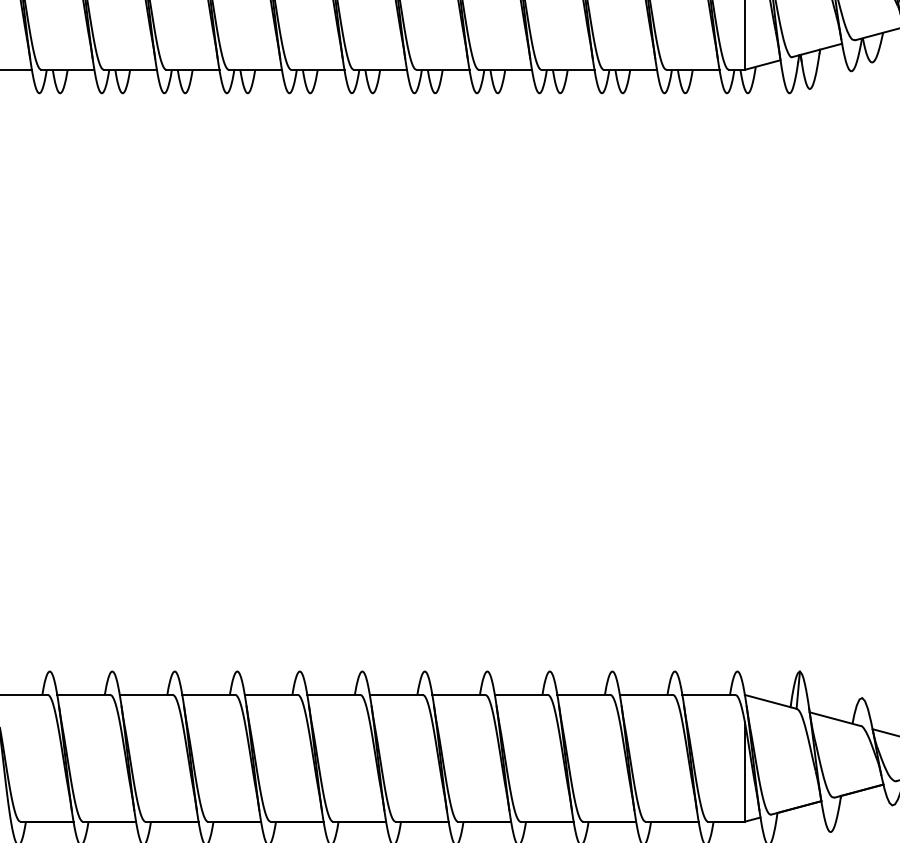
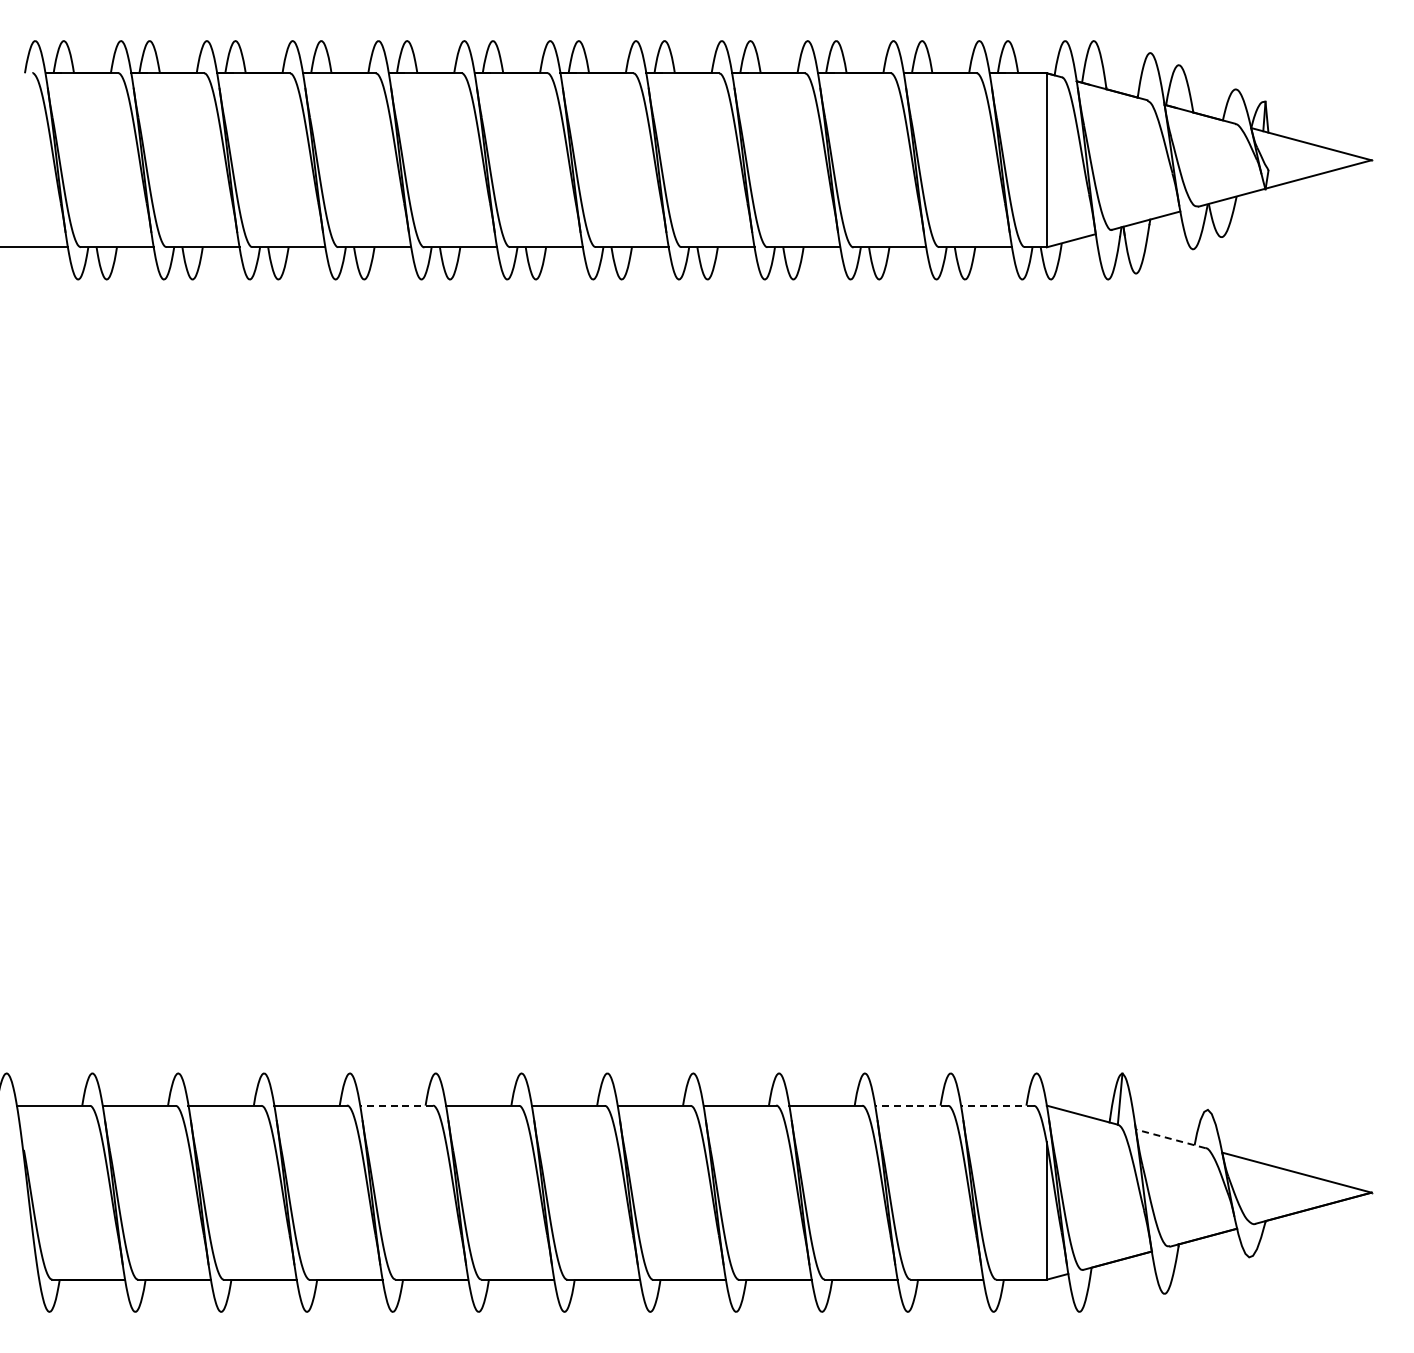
line: (271, 694) -> (396, 1105), solid -> dashed
line: (646, 694) -> (911, 1105), solid -> dashed
line: (708, 694) -> (996, 1105), solid -> dashed
line: (834, 718) -> (1170, 1138), solid -> dashed

